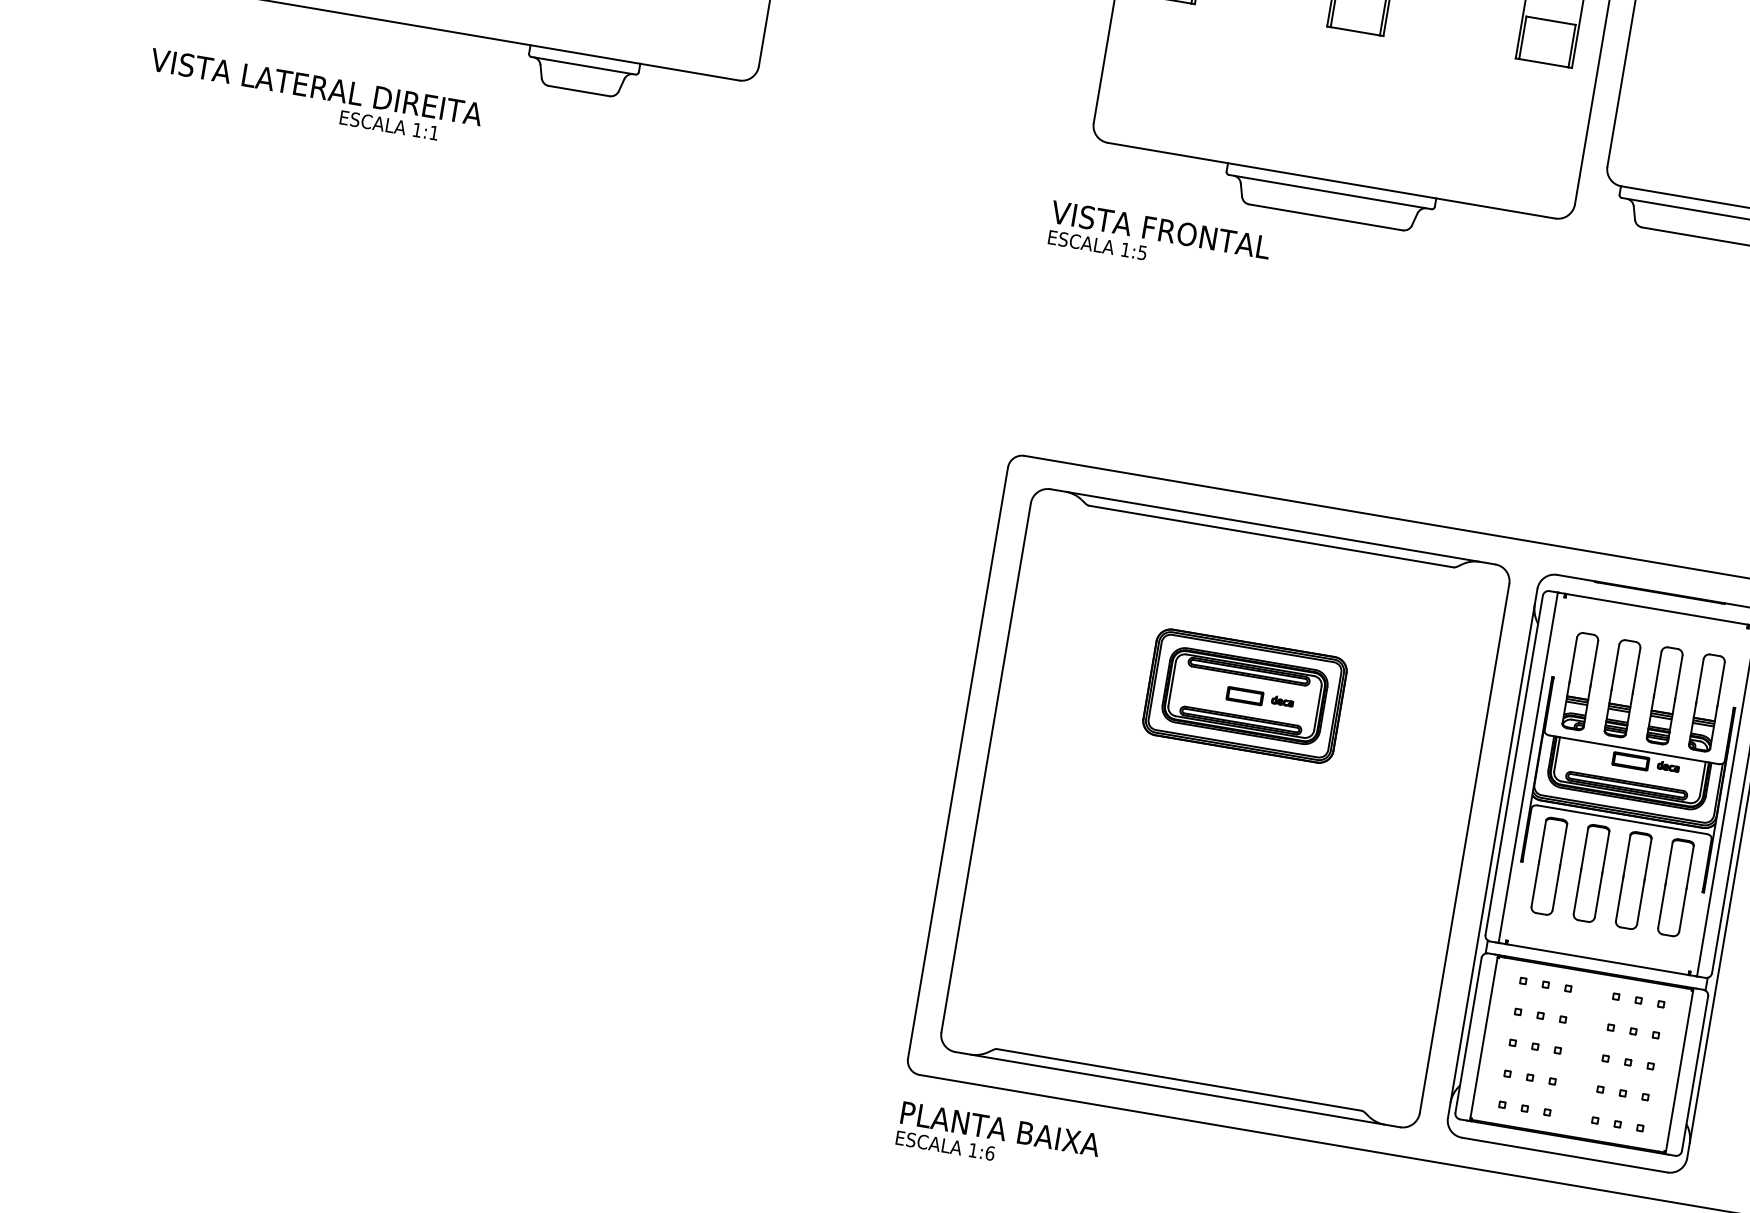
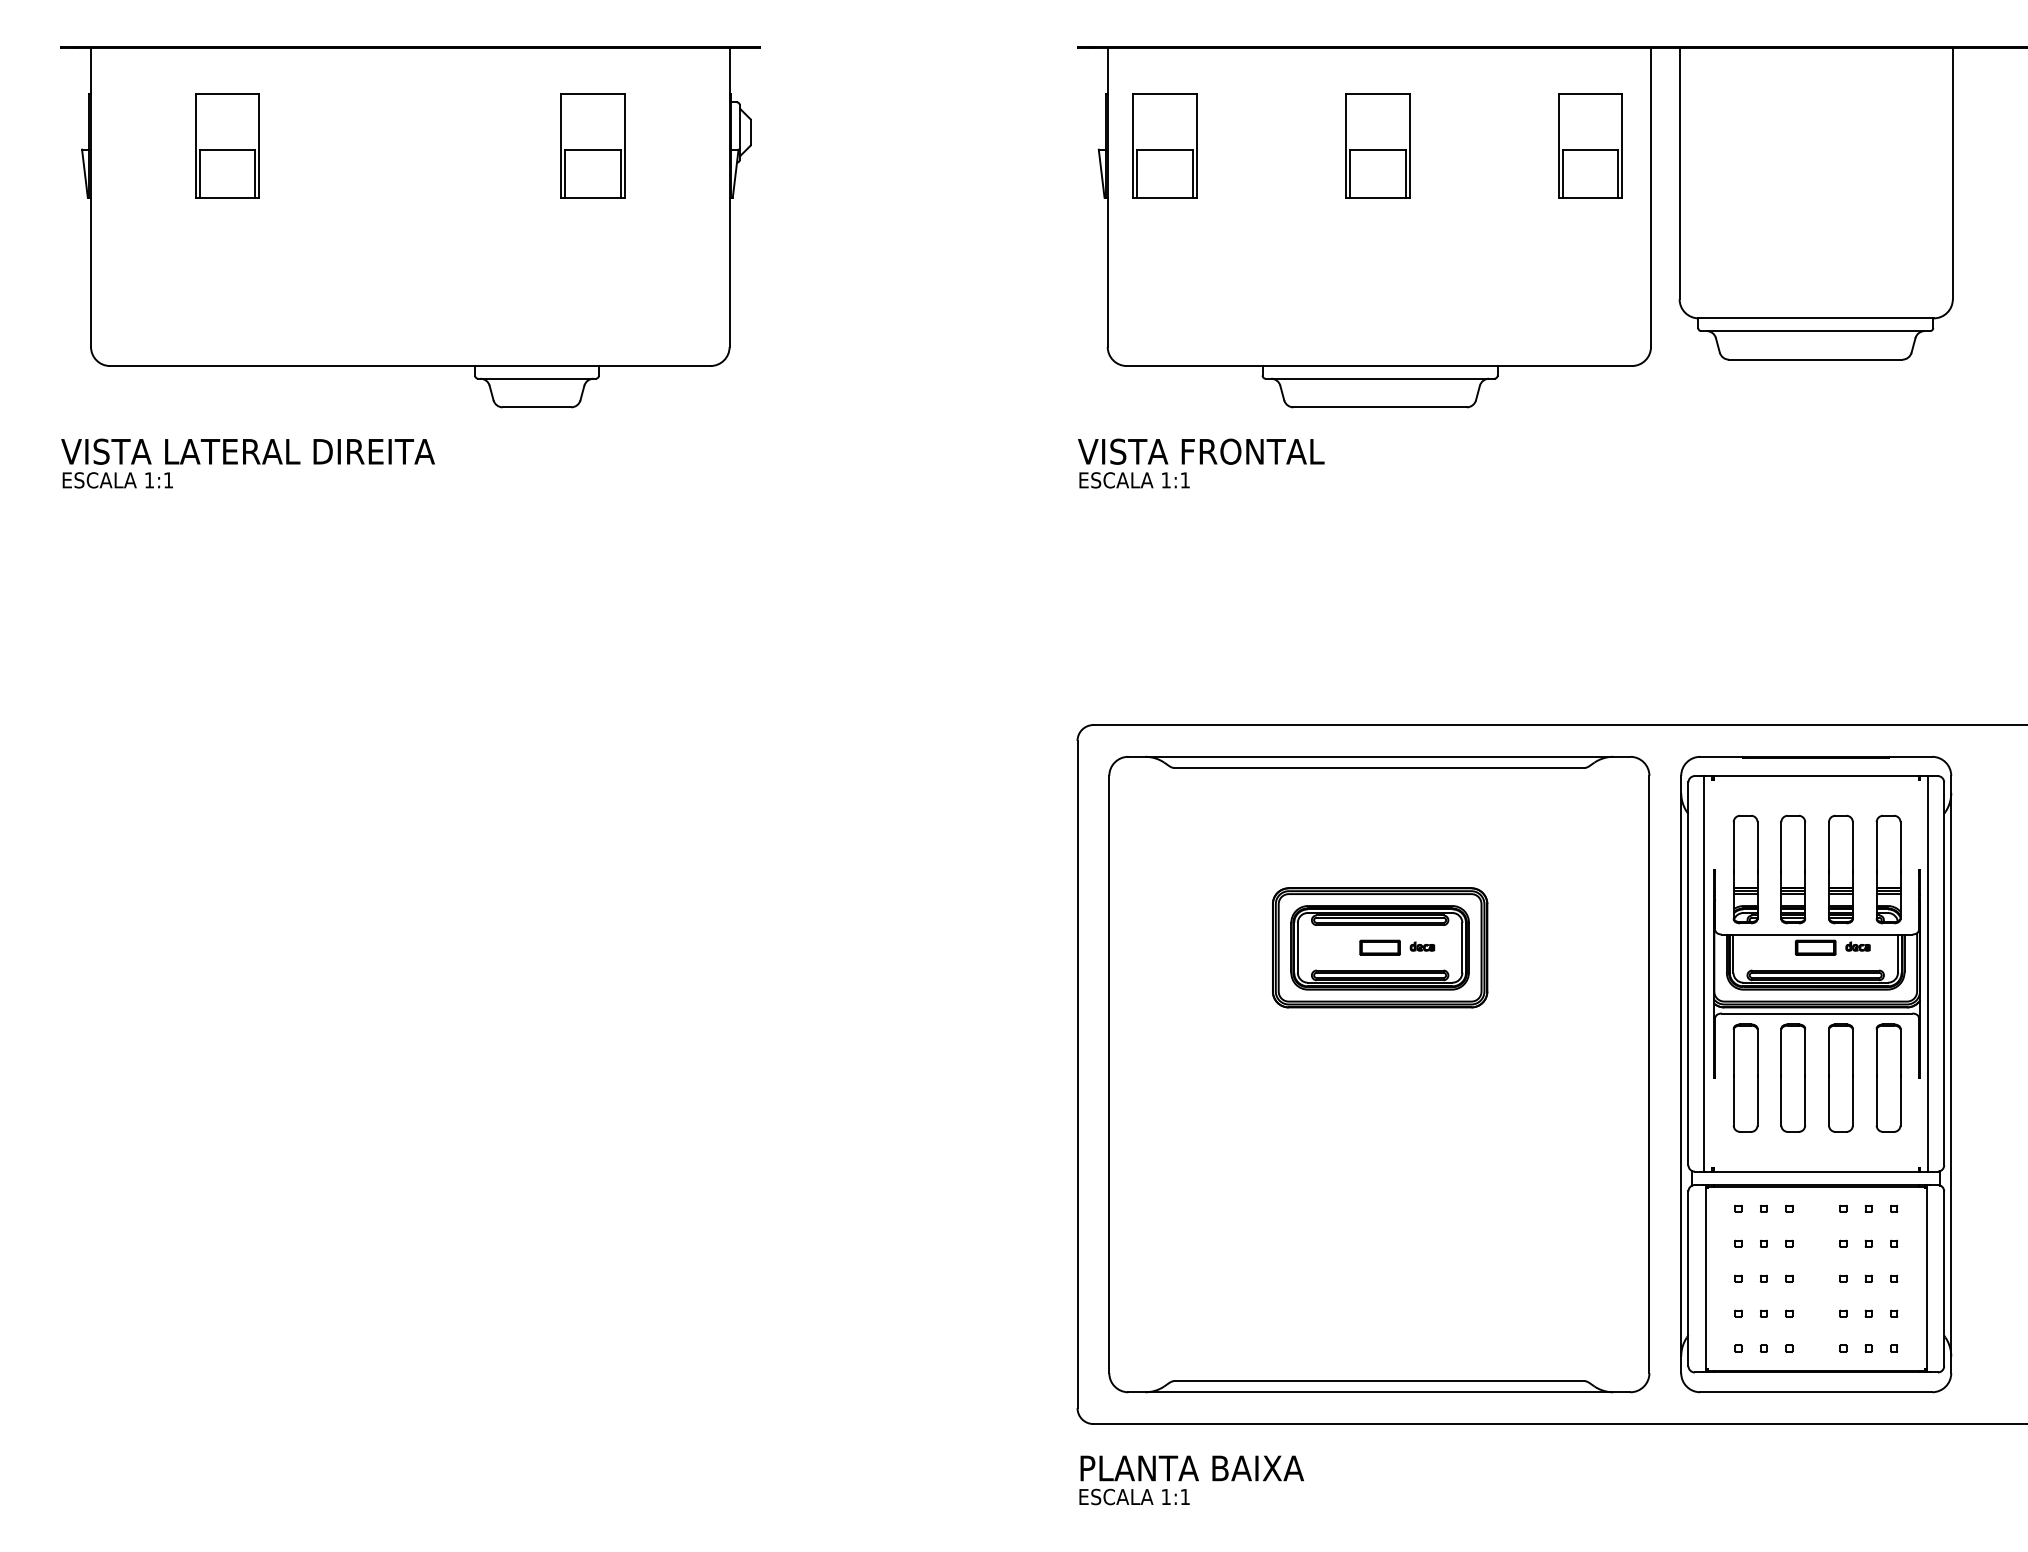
text: (388, 125) -> (117, 480), moved
text: (1141, 252) -> (1184, 480), 1:5 -> 1:1
text: (990, 1152) -> (1185, 1496), 1:6 -> 1:1

